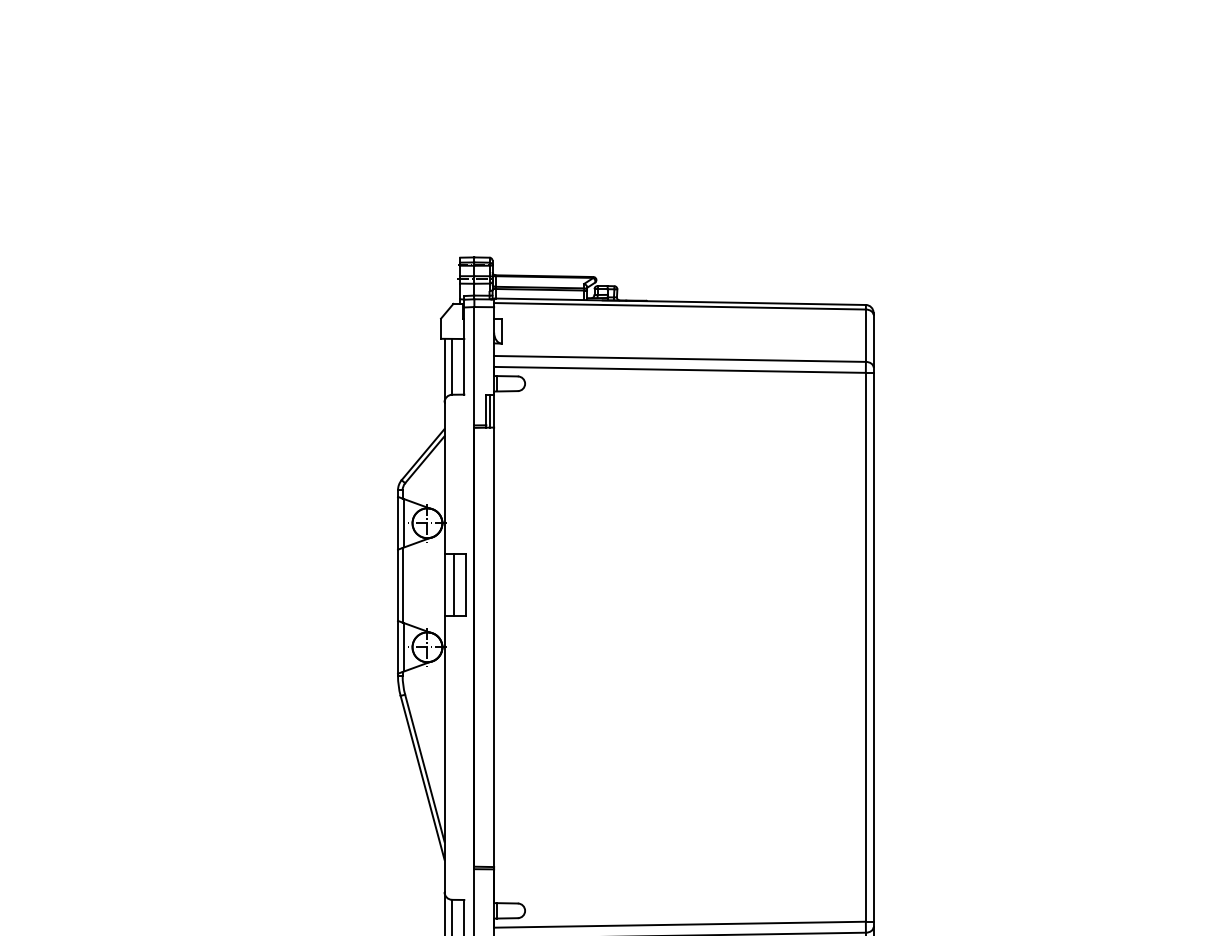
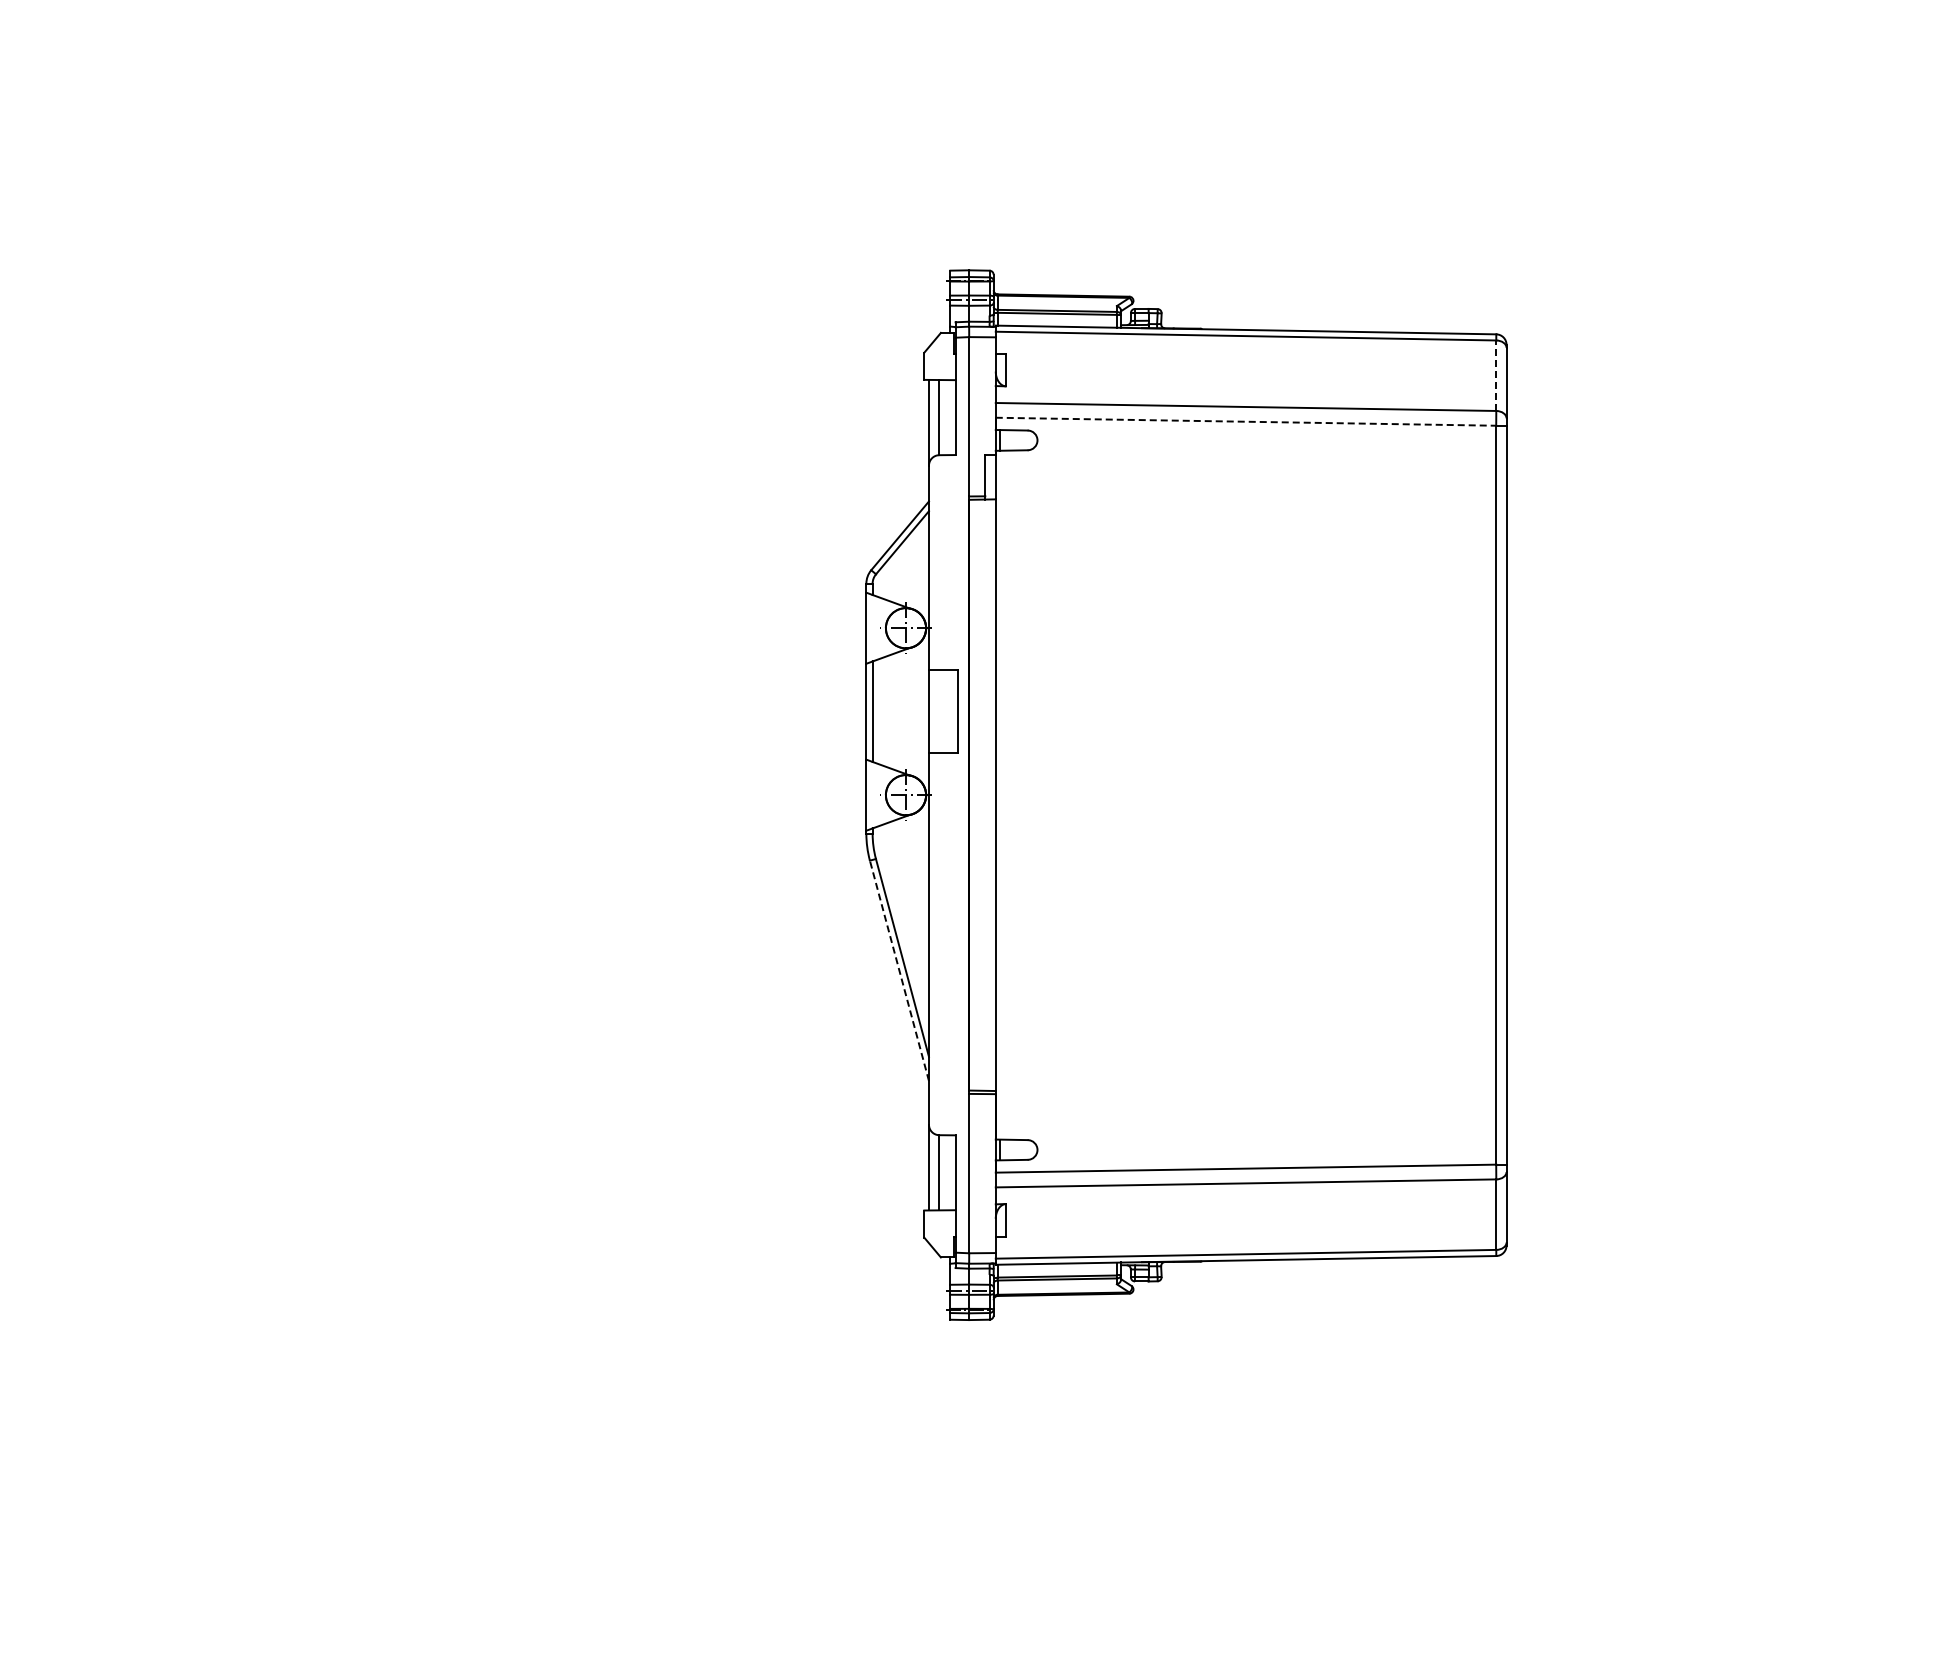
line: (866, 335) -> (1496, 375), solid -> dashed
line: (680, 369) -> (1246, 421), solid -> dashed
line: (489, 411) -> (989, 477), removed
line: (404, 522) -> (874, 627), removed
line: (453, 585) -> (941, 711), removed
line: (404, 646) -> (874, 794), removed
line: (422, 777) -> (899, 970), solid -> dashed

